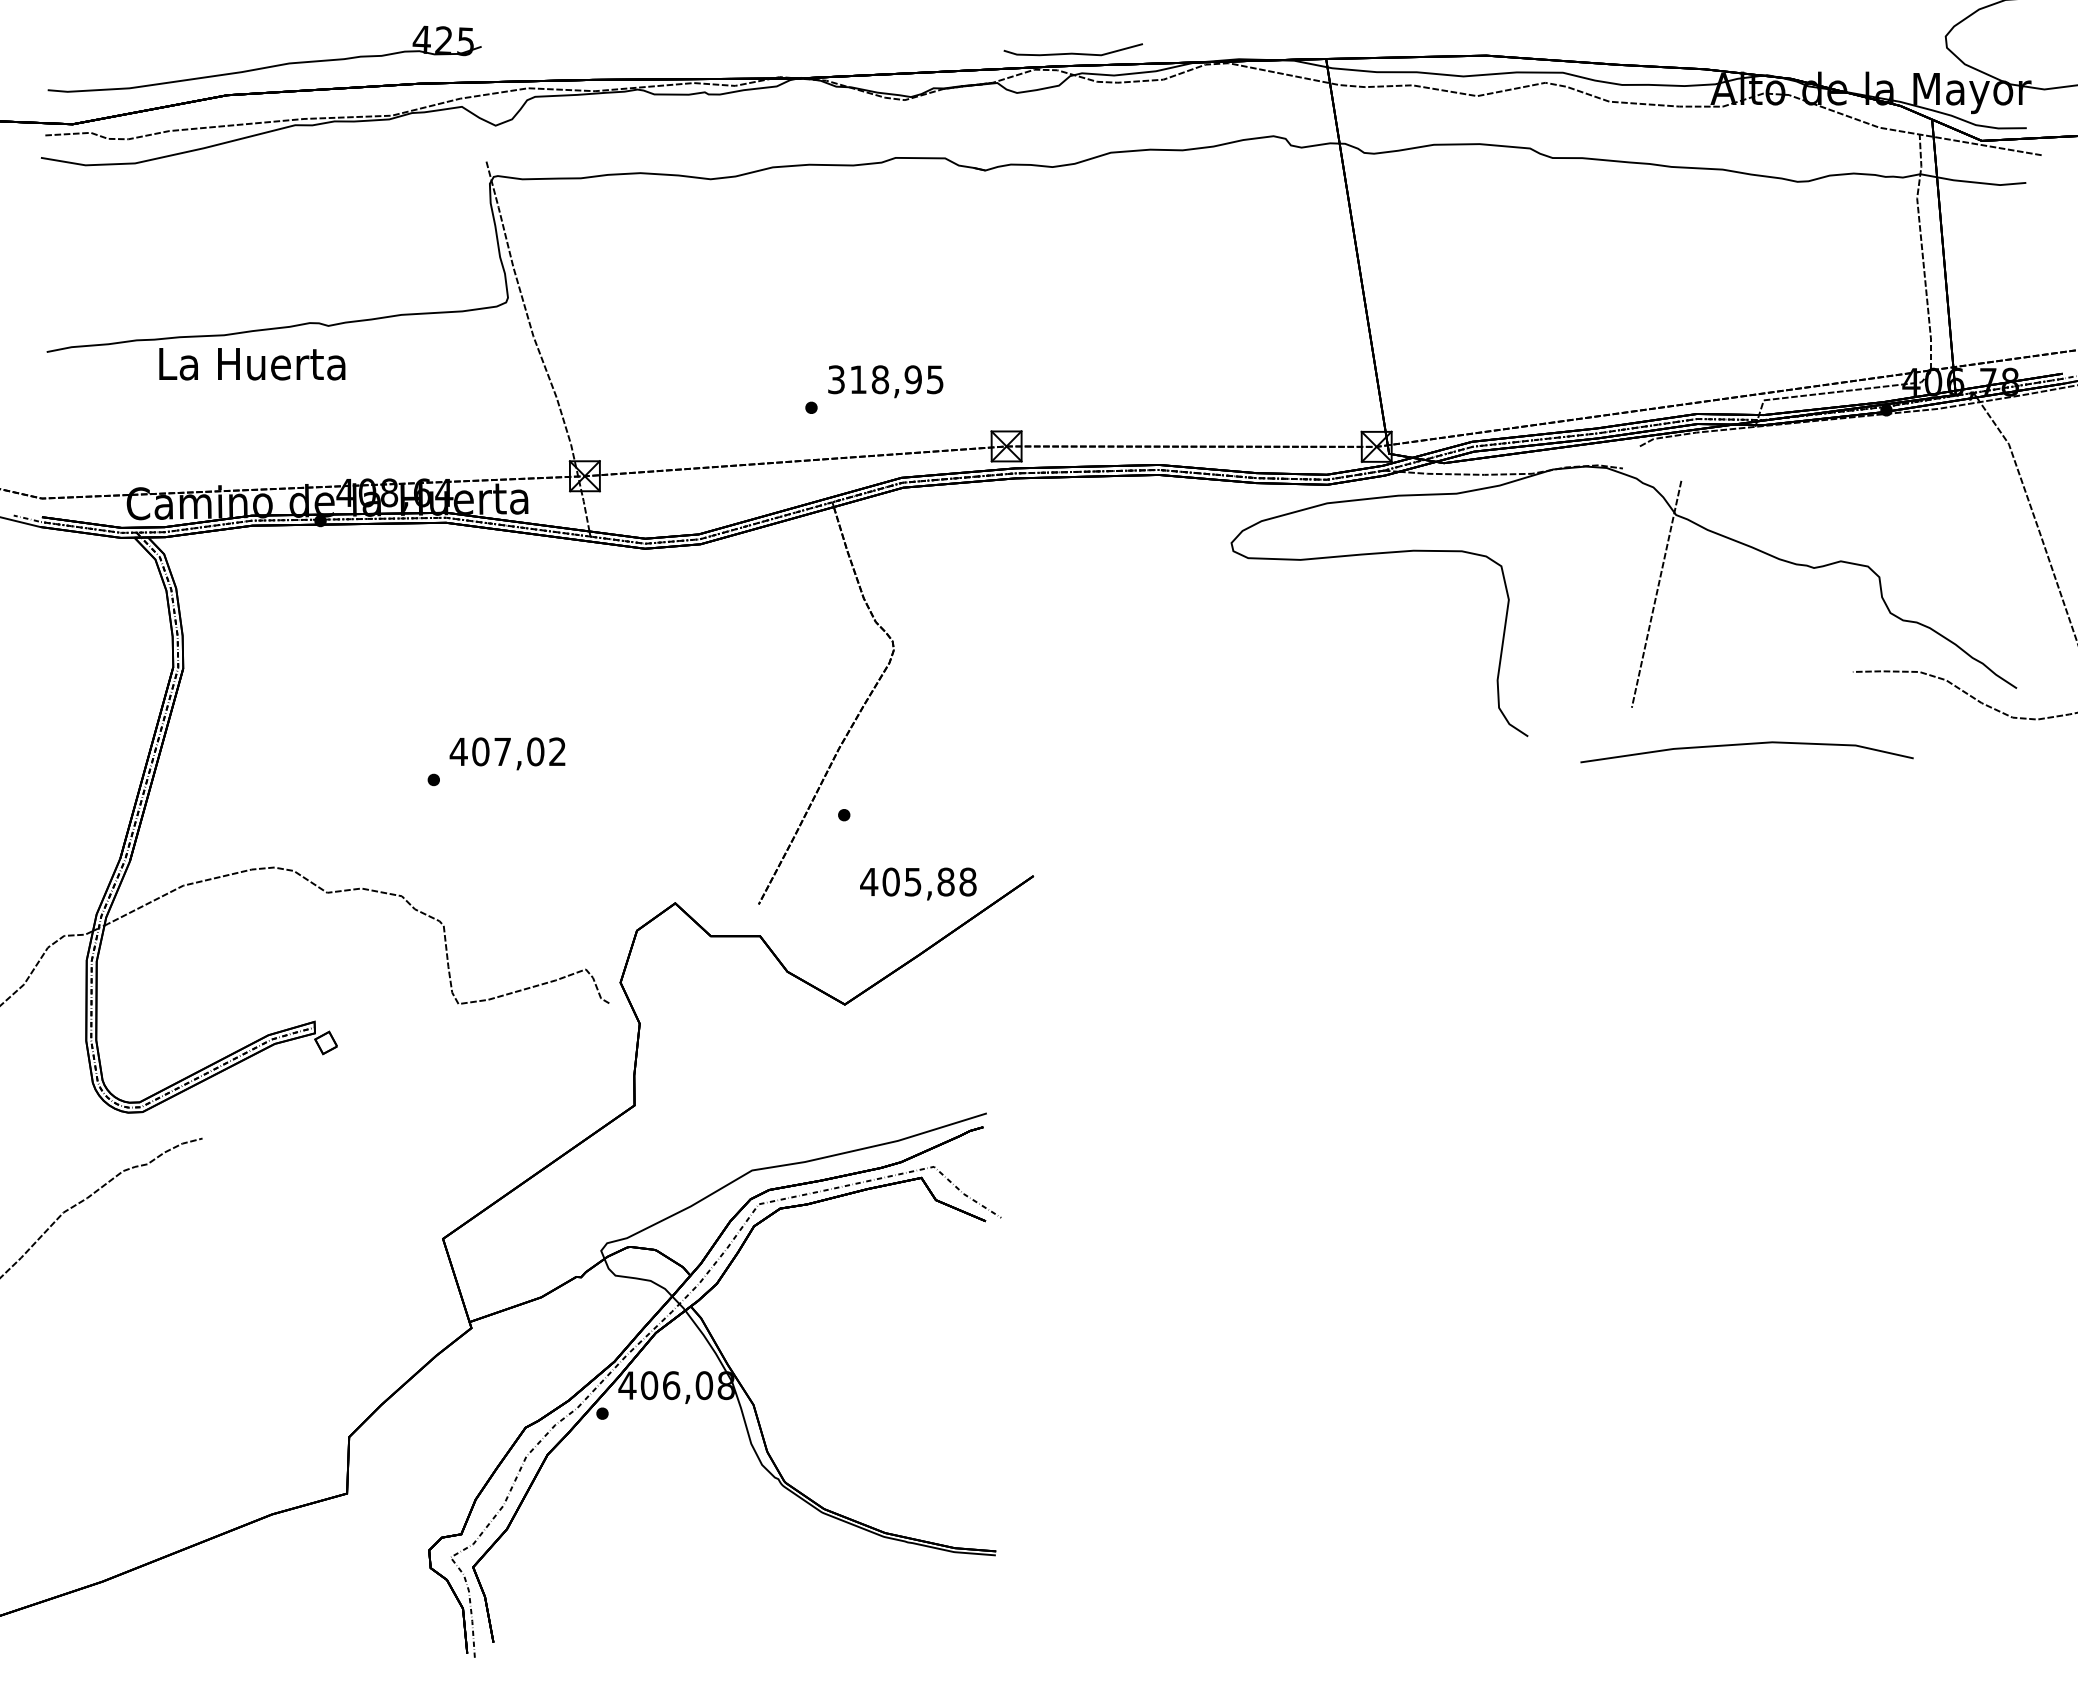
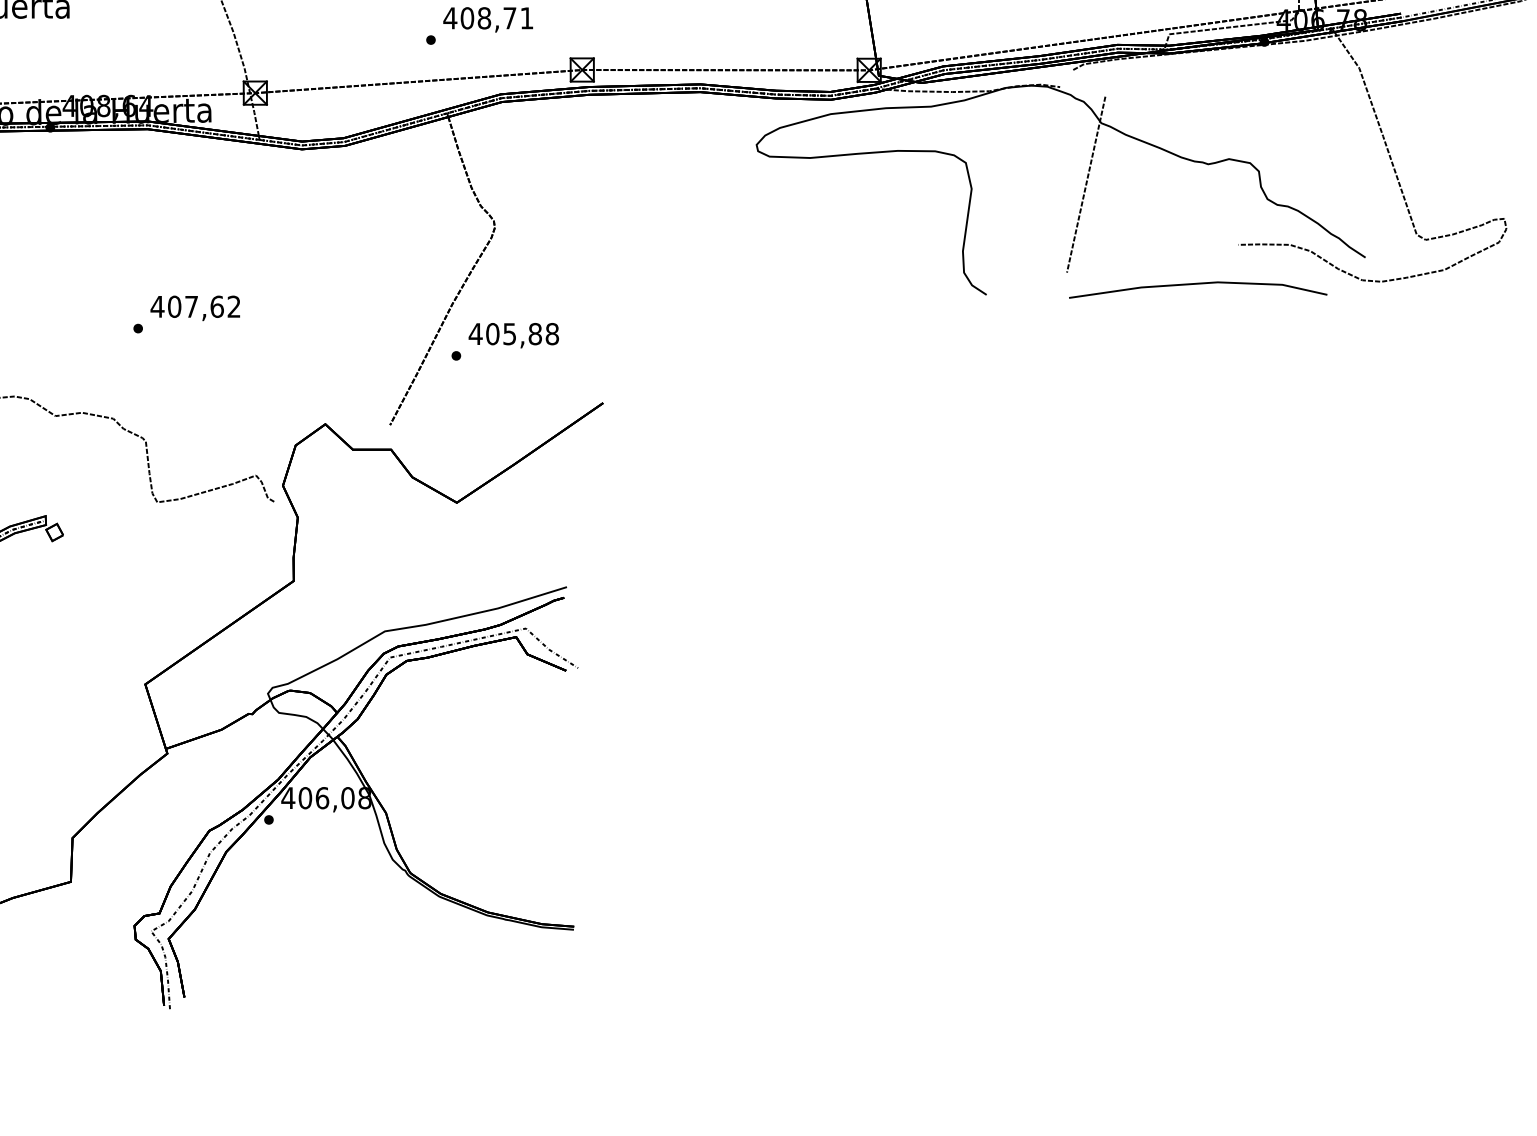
text: (885, 379) -> (488, 18), 318,95 -> 408,71
line: (1744, 745) -> (1196, 284), moved
text: (535, 751) -> (217, 306), 407,02 -> 407,62
text: (918, 883) -> (513, 335), moved

